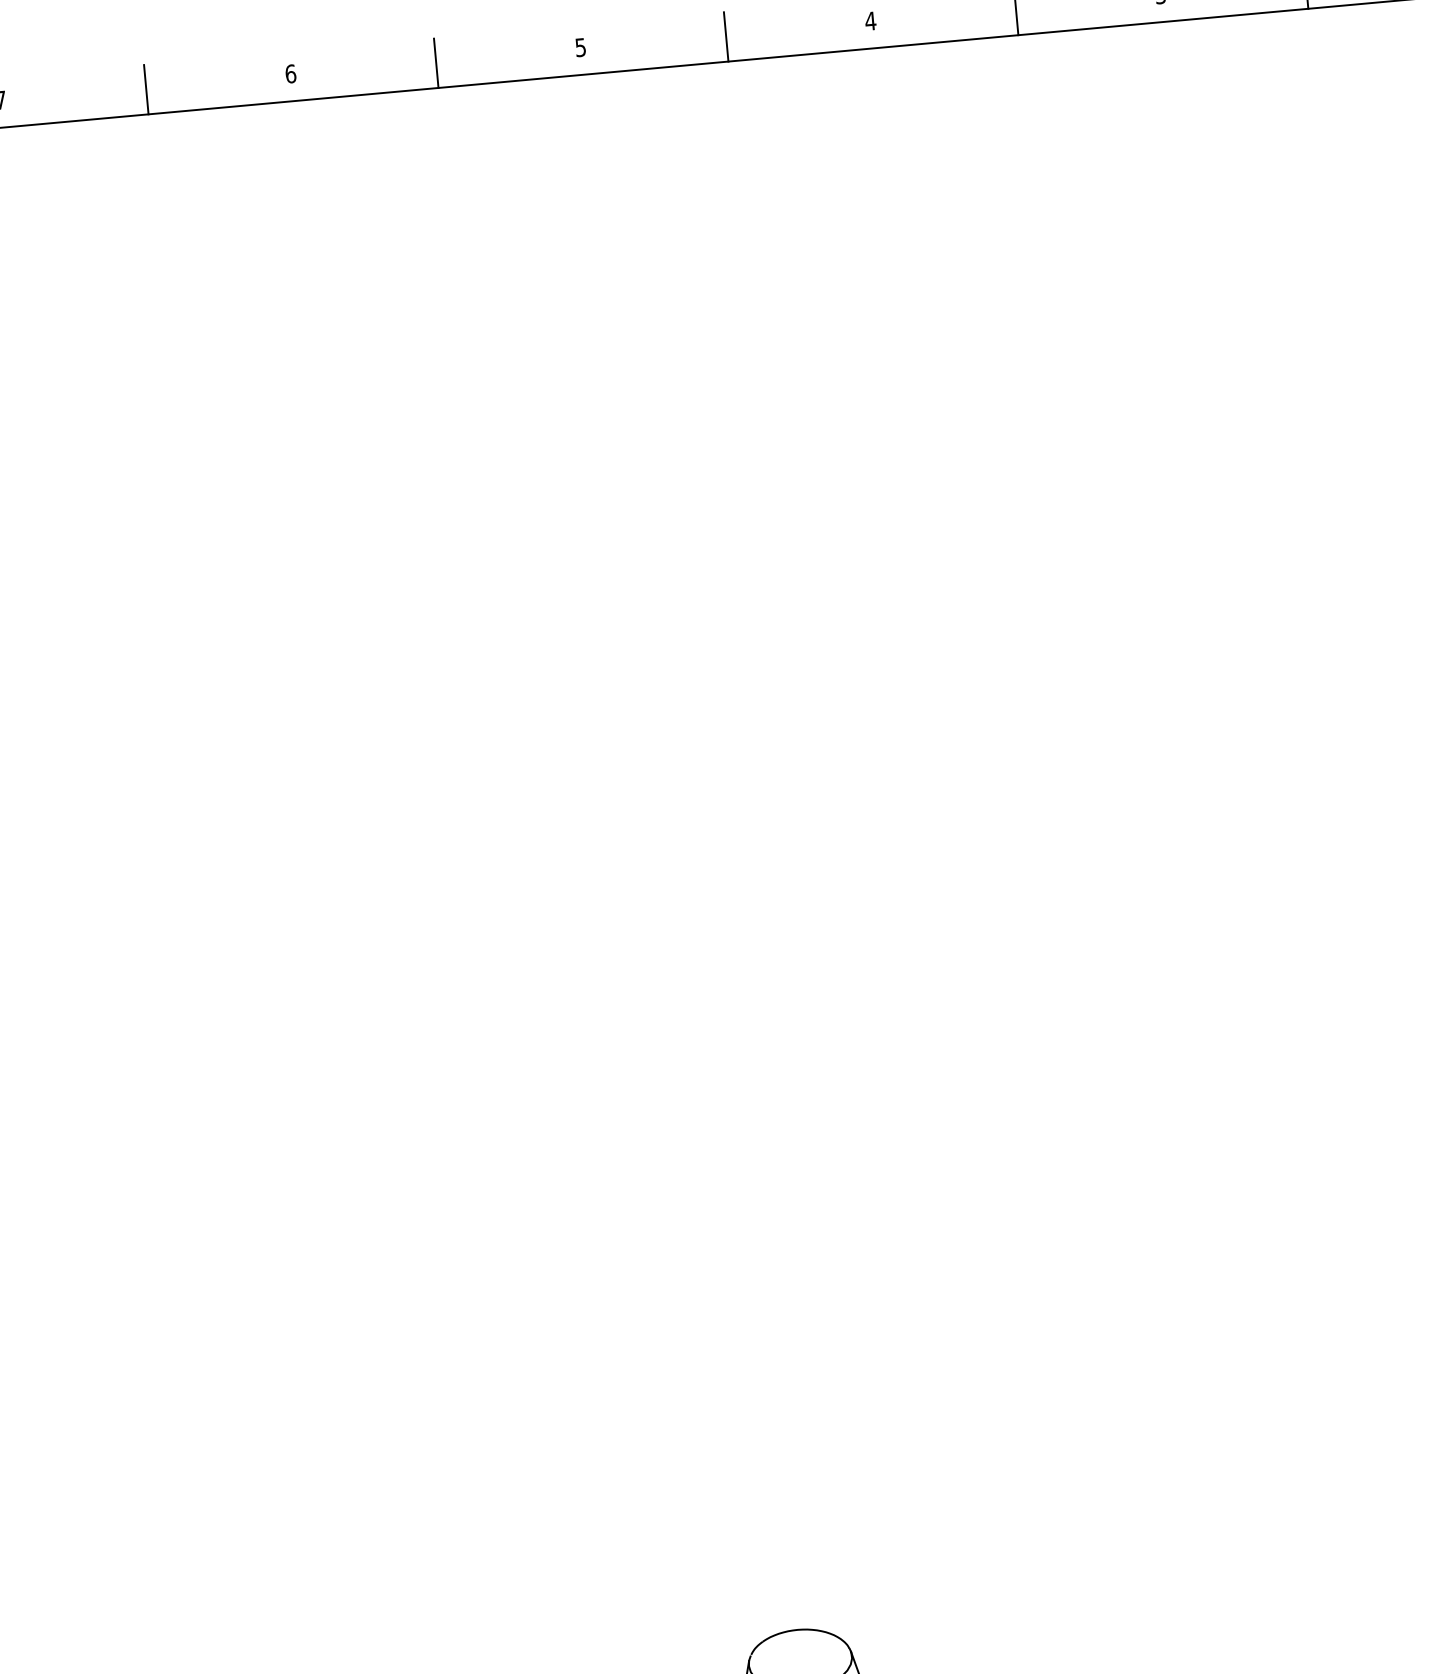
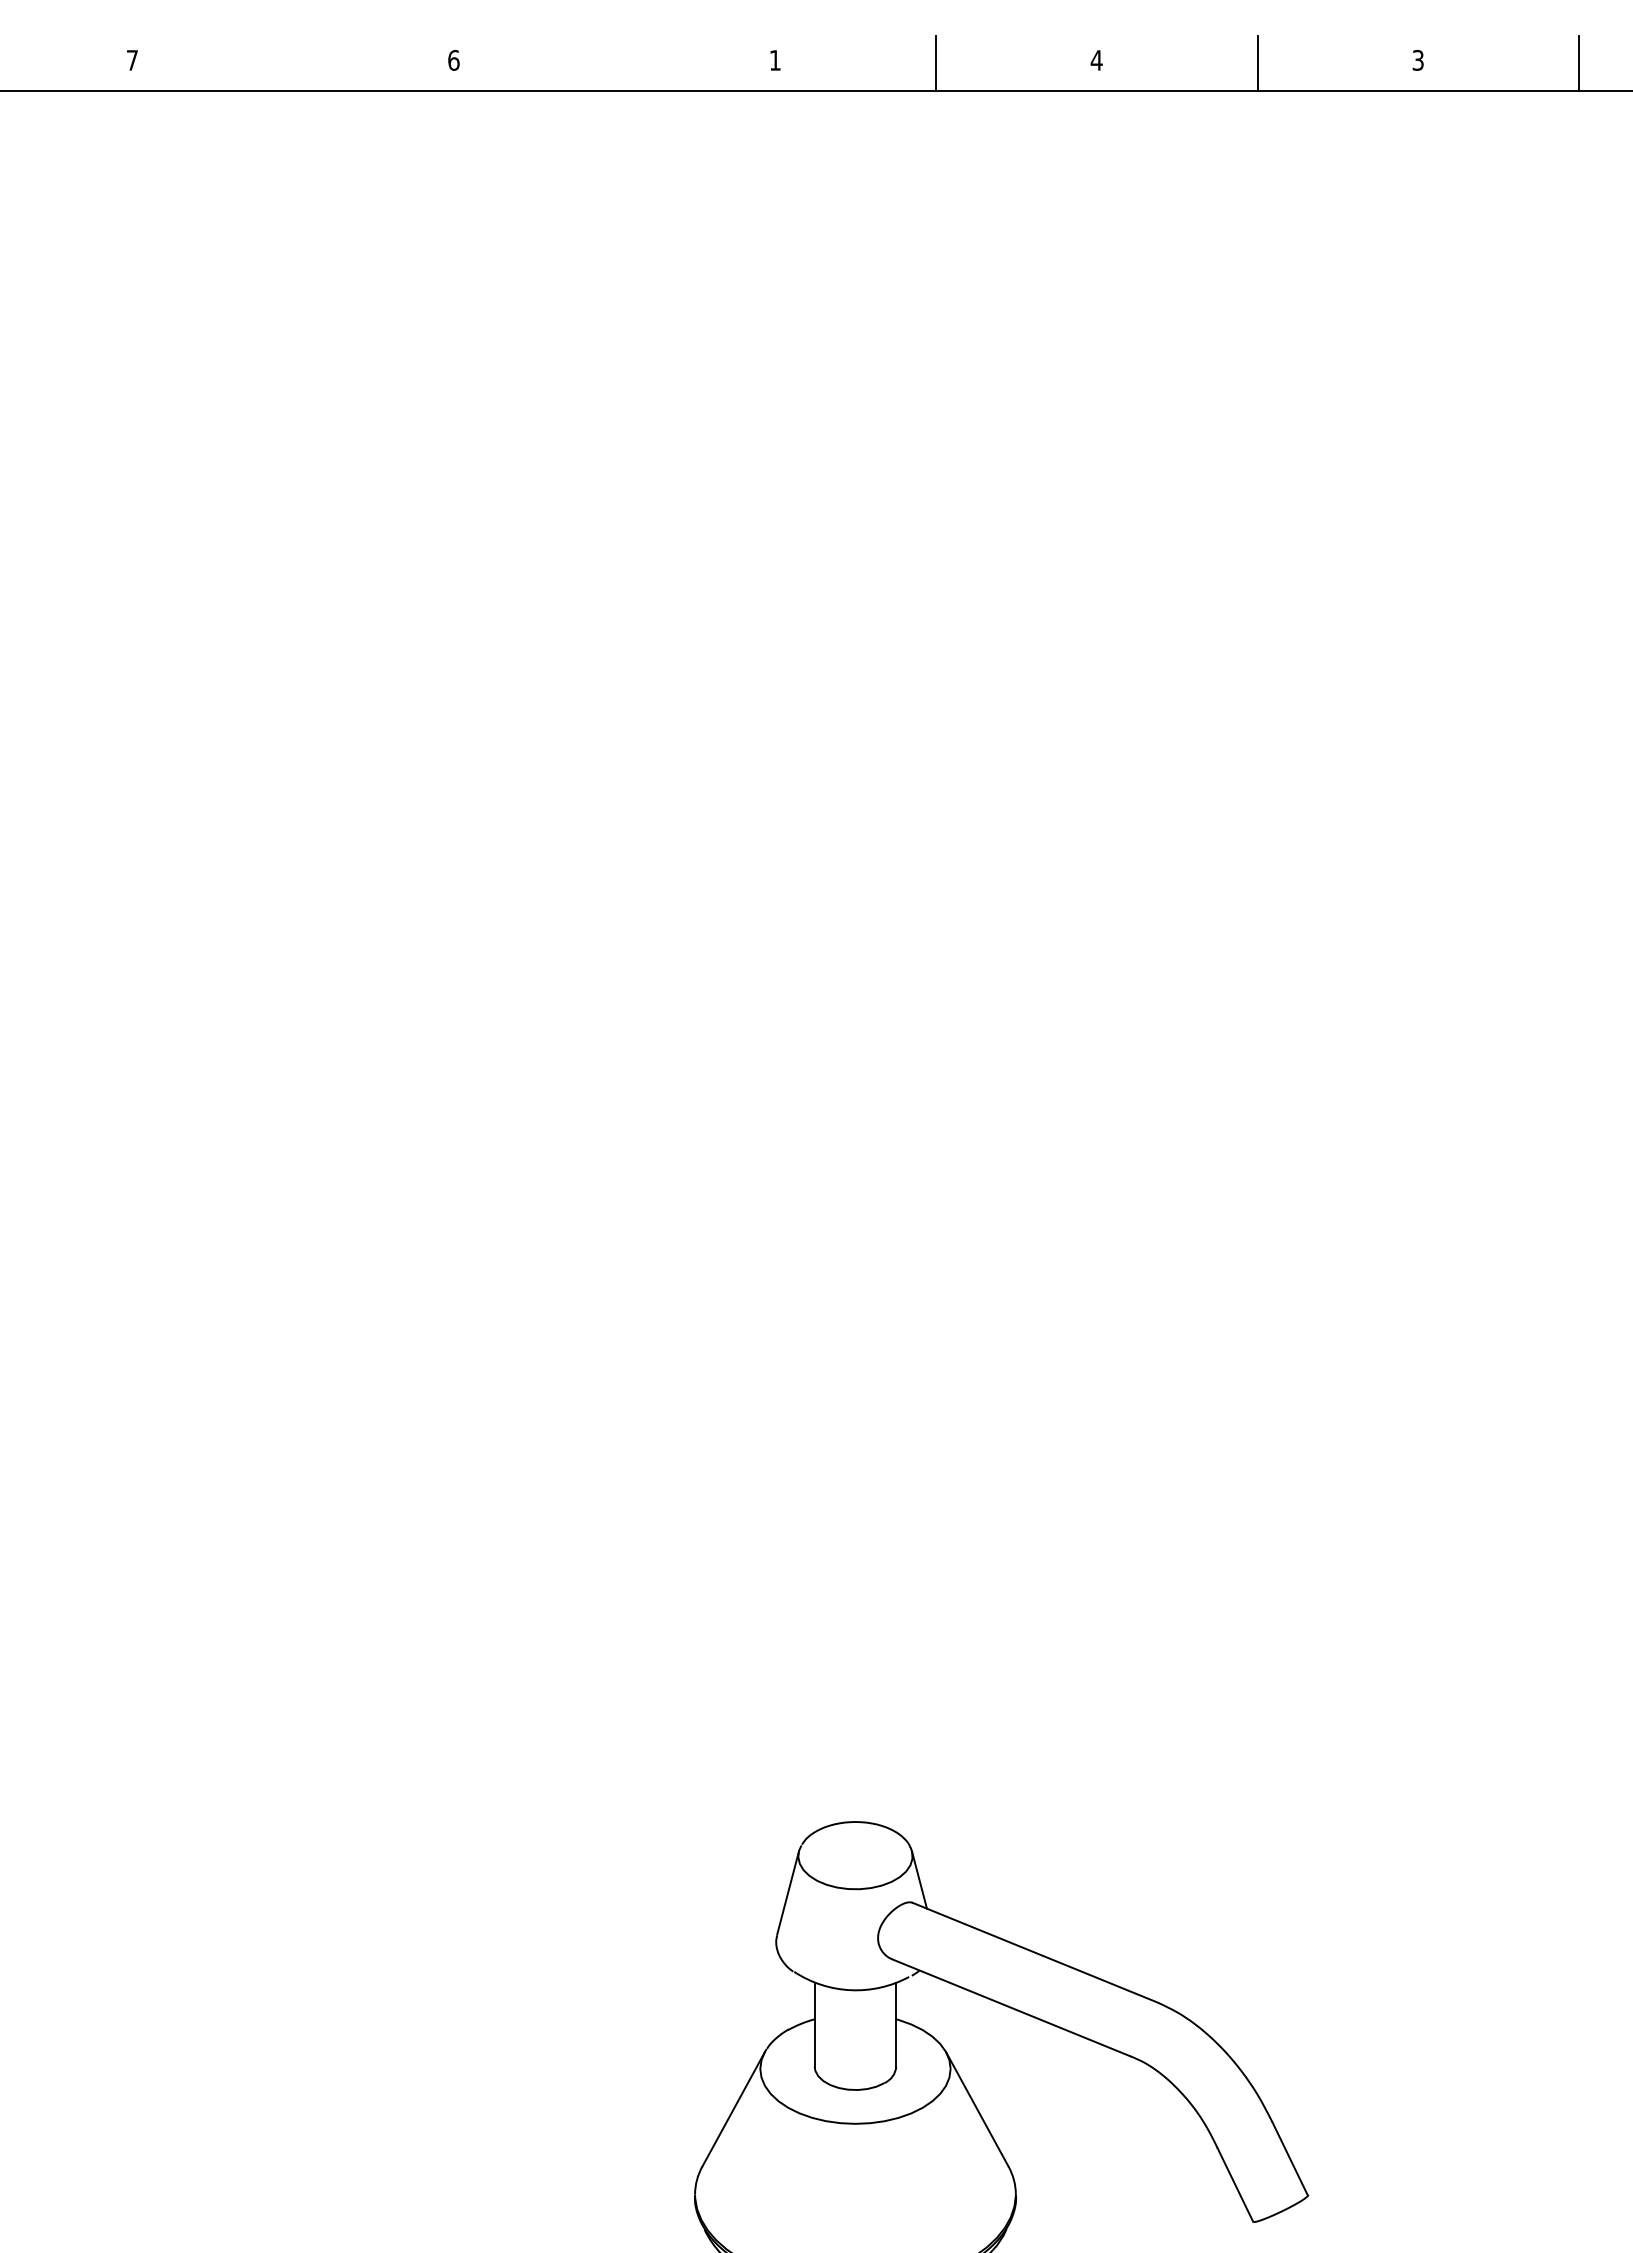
text: (580, 47) -> (774, 60), 5 -> 1
line: (435, 62) -> (614, 62), removed
line: (146, 89) -> (293, 62), removed

